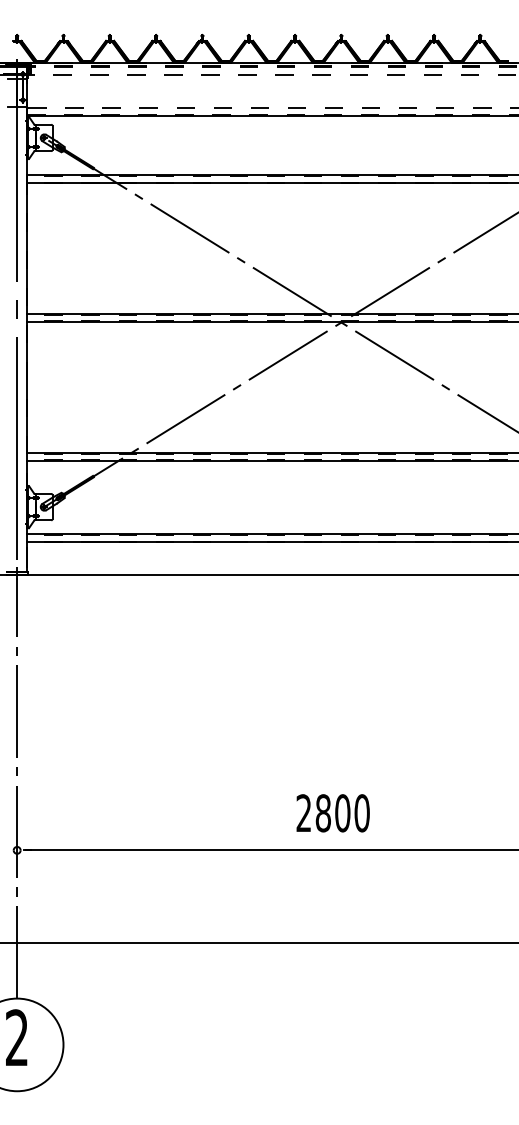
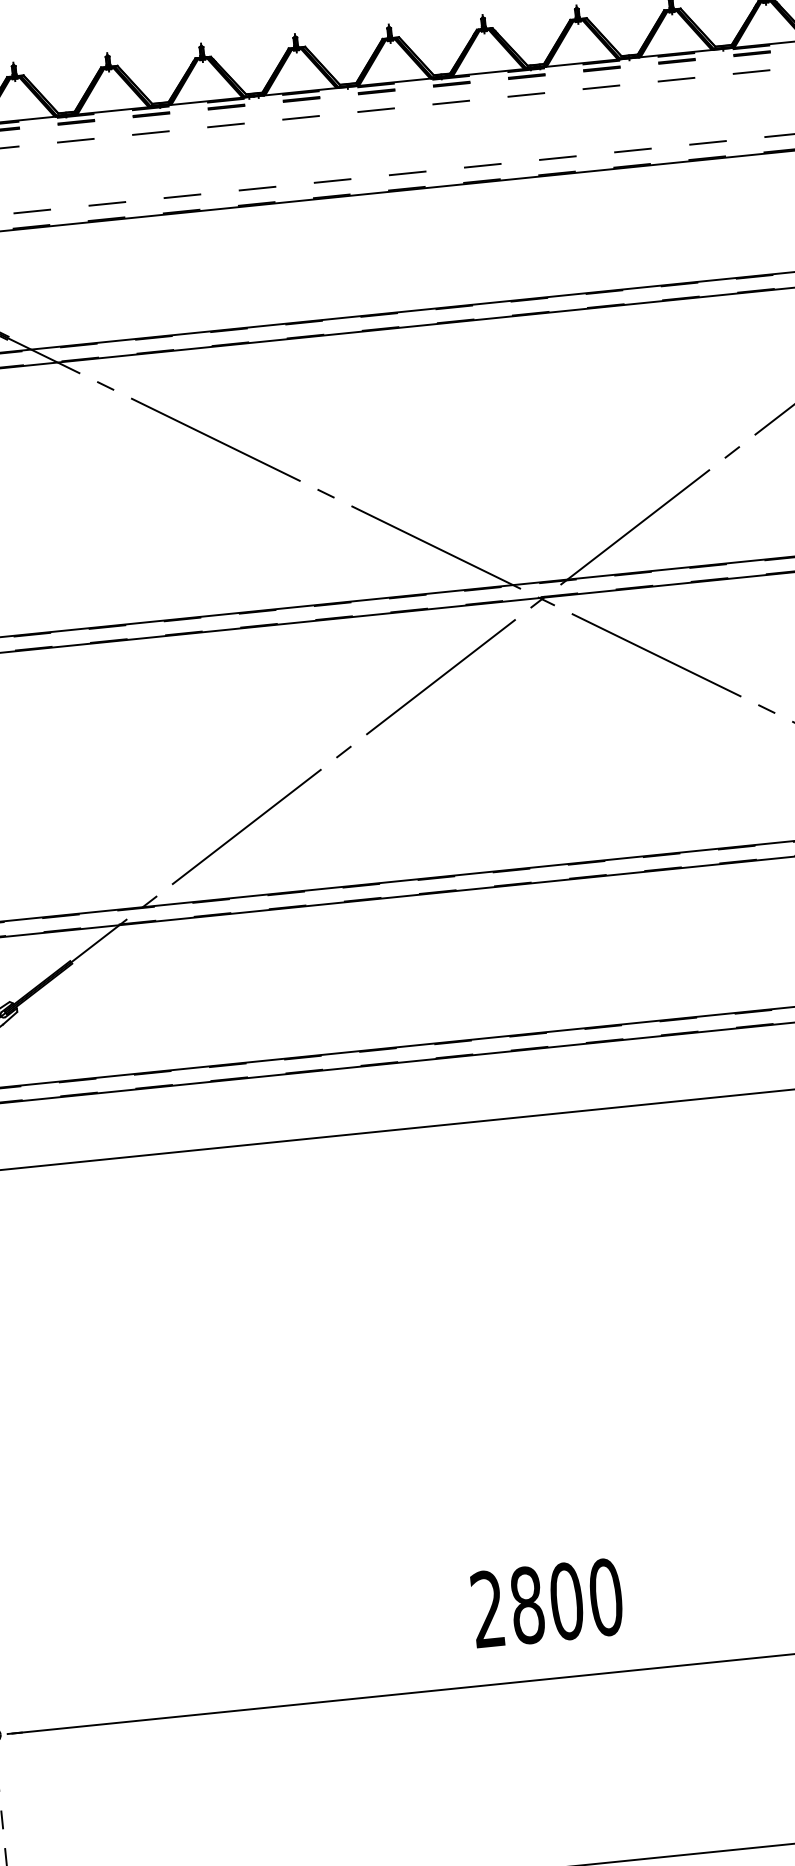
text: (332, 813) -> (545, 1603), moved

